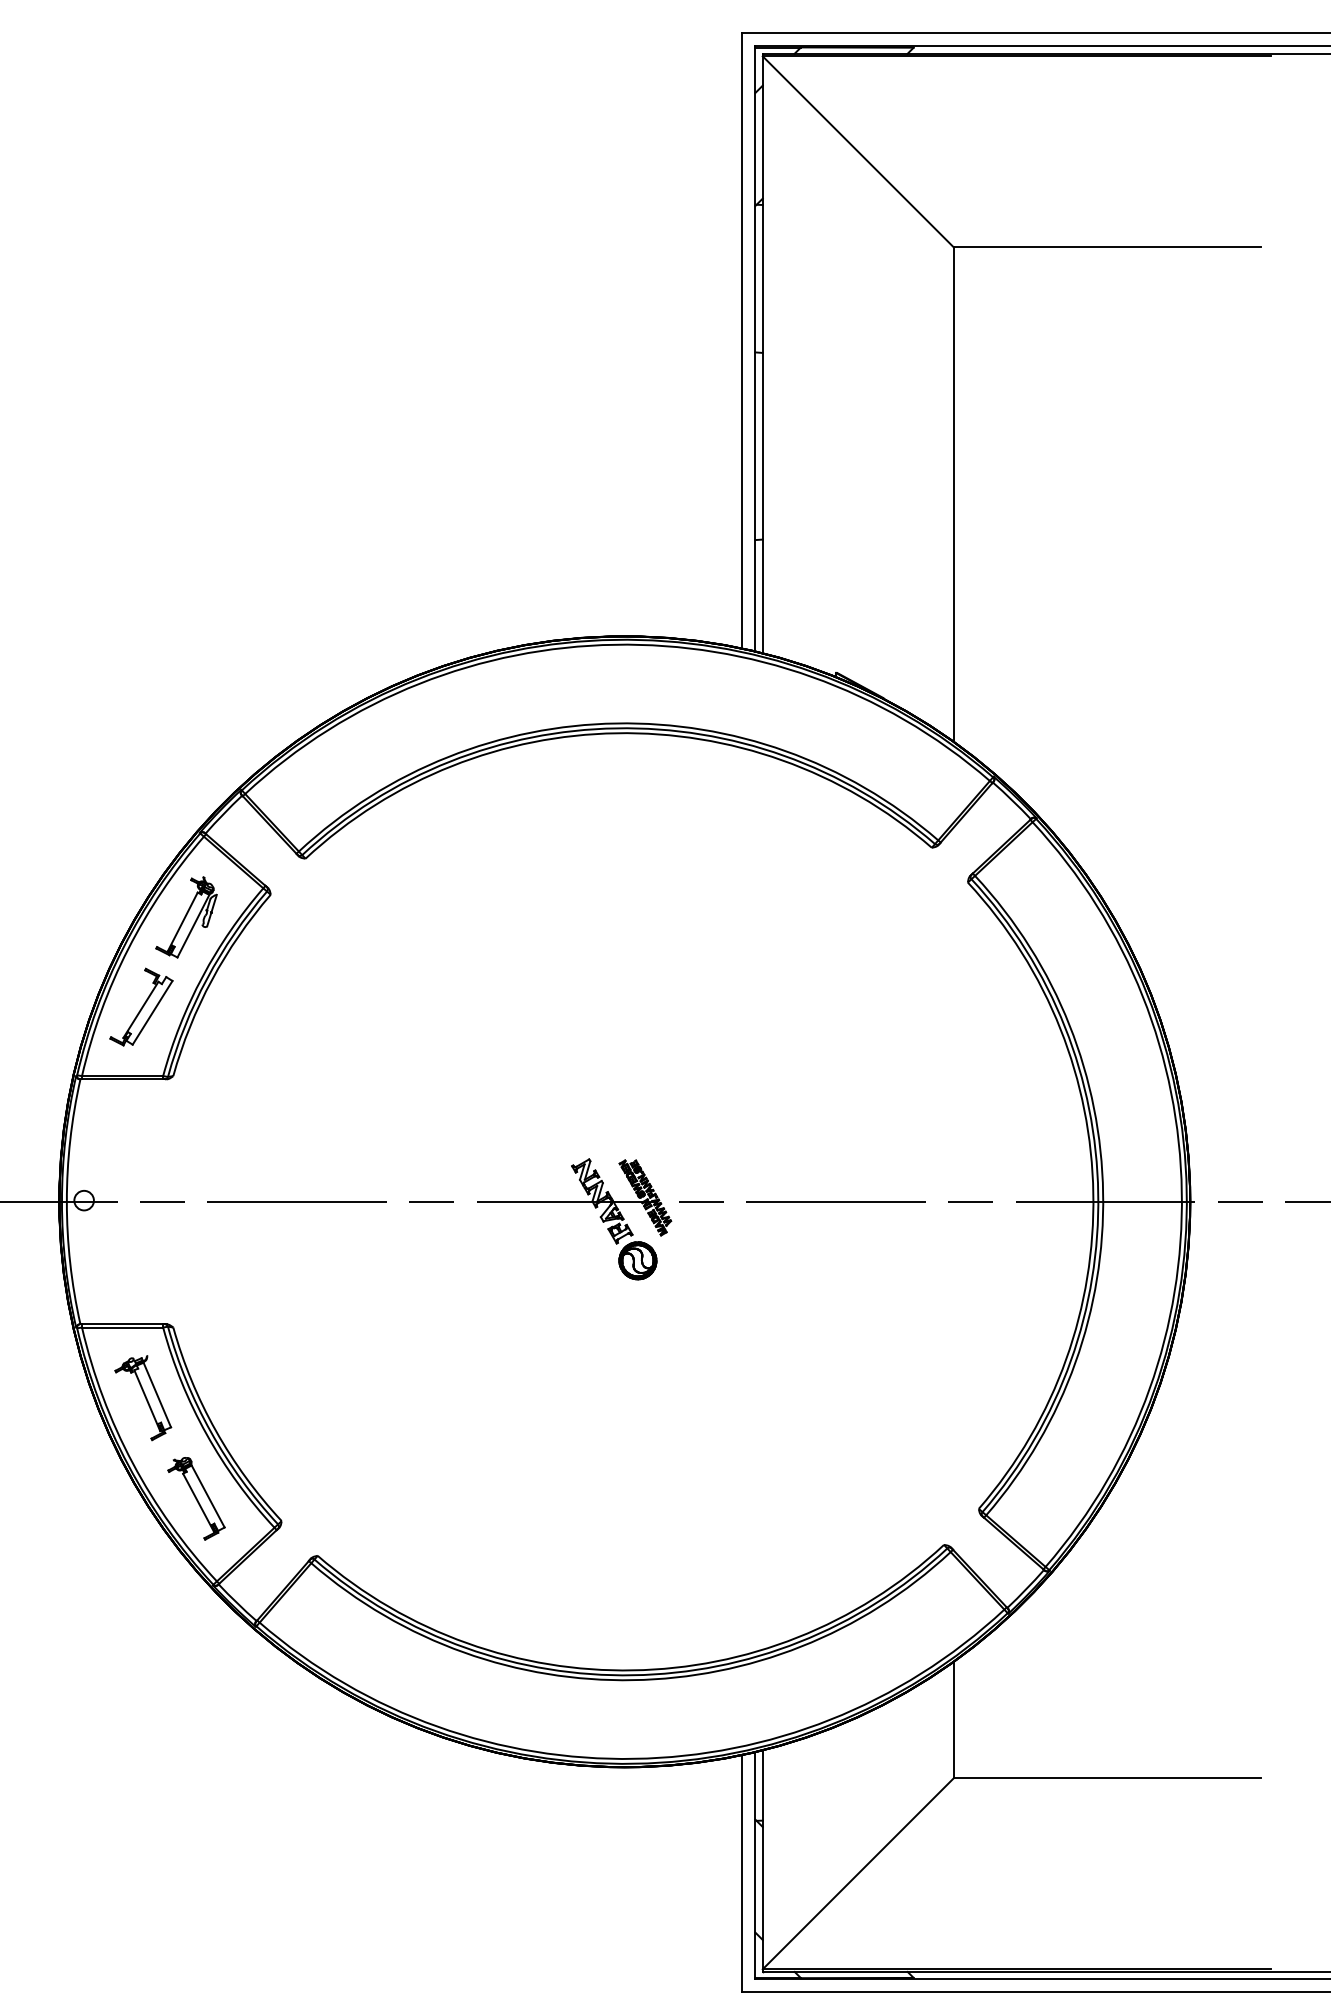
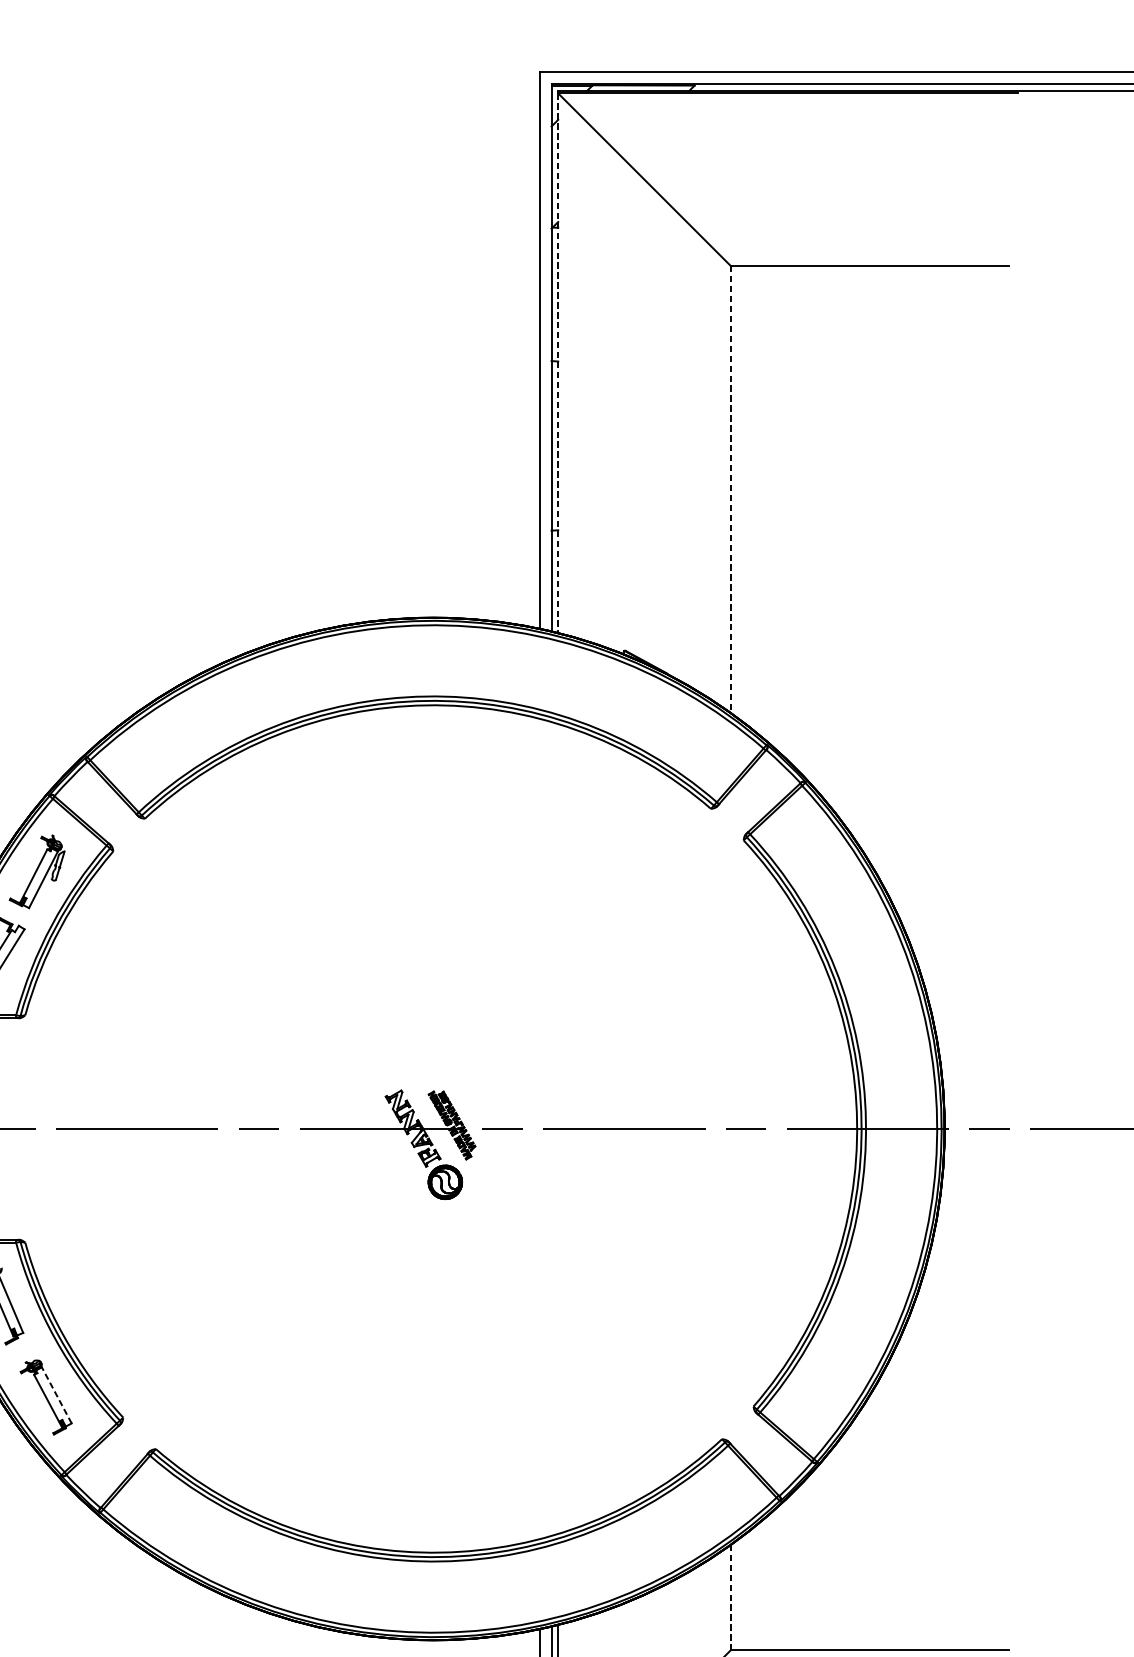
line: (762, 354) -> (557, 362), solid -> dashed
line: (953, 495) -> (730, 490), solid -> dashed
line: (207, 1496) -> (56, 1395), solid -> dashed
line: (953, 1720) -> (730, 1597), solid -> dashed

